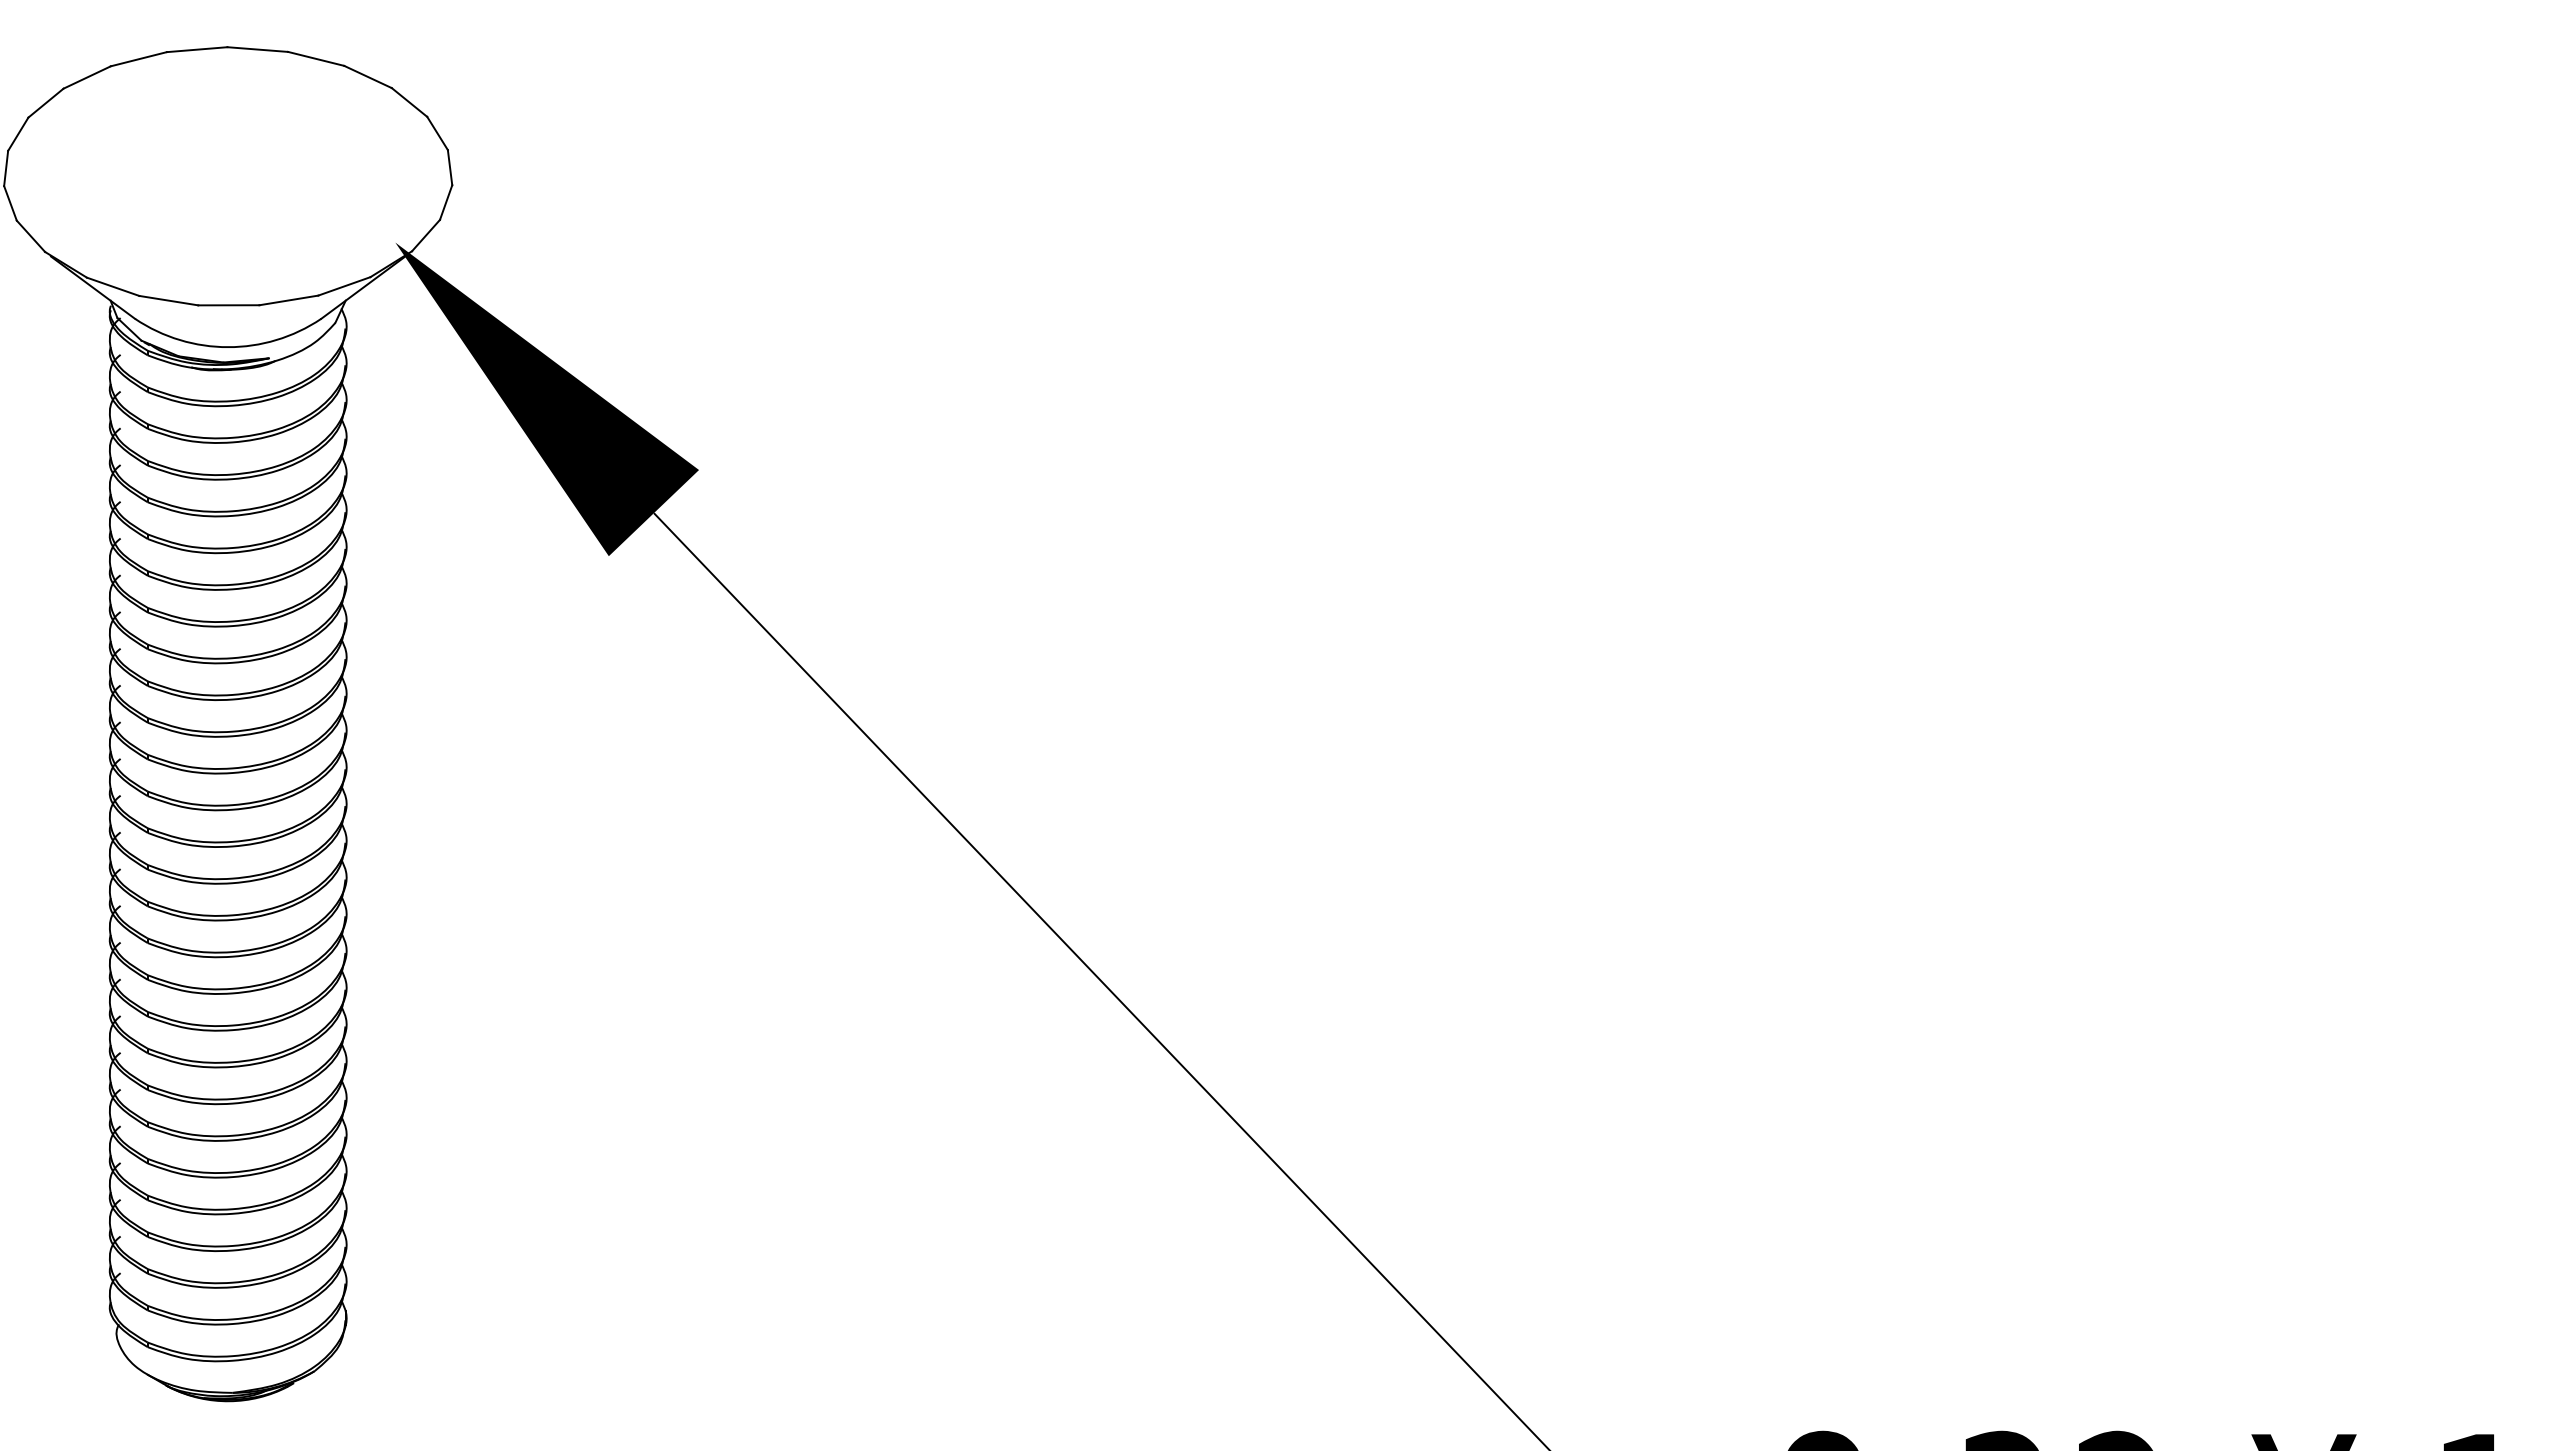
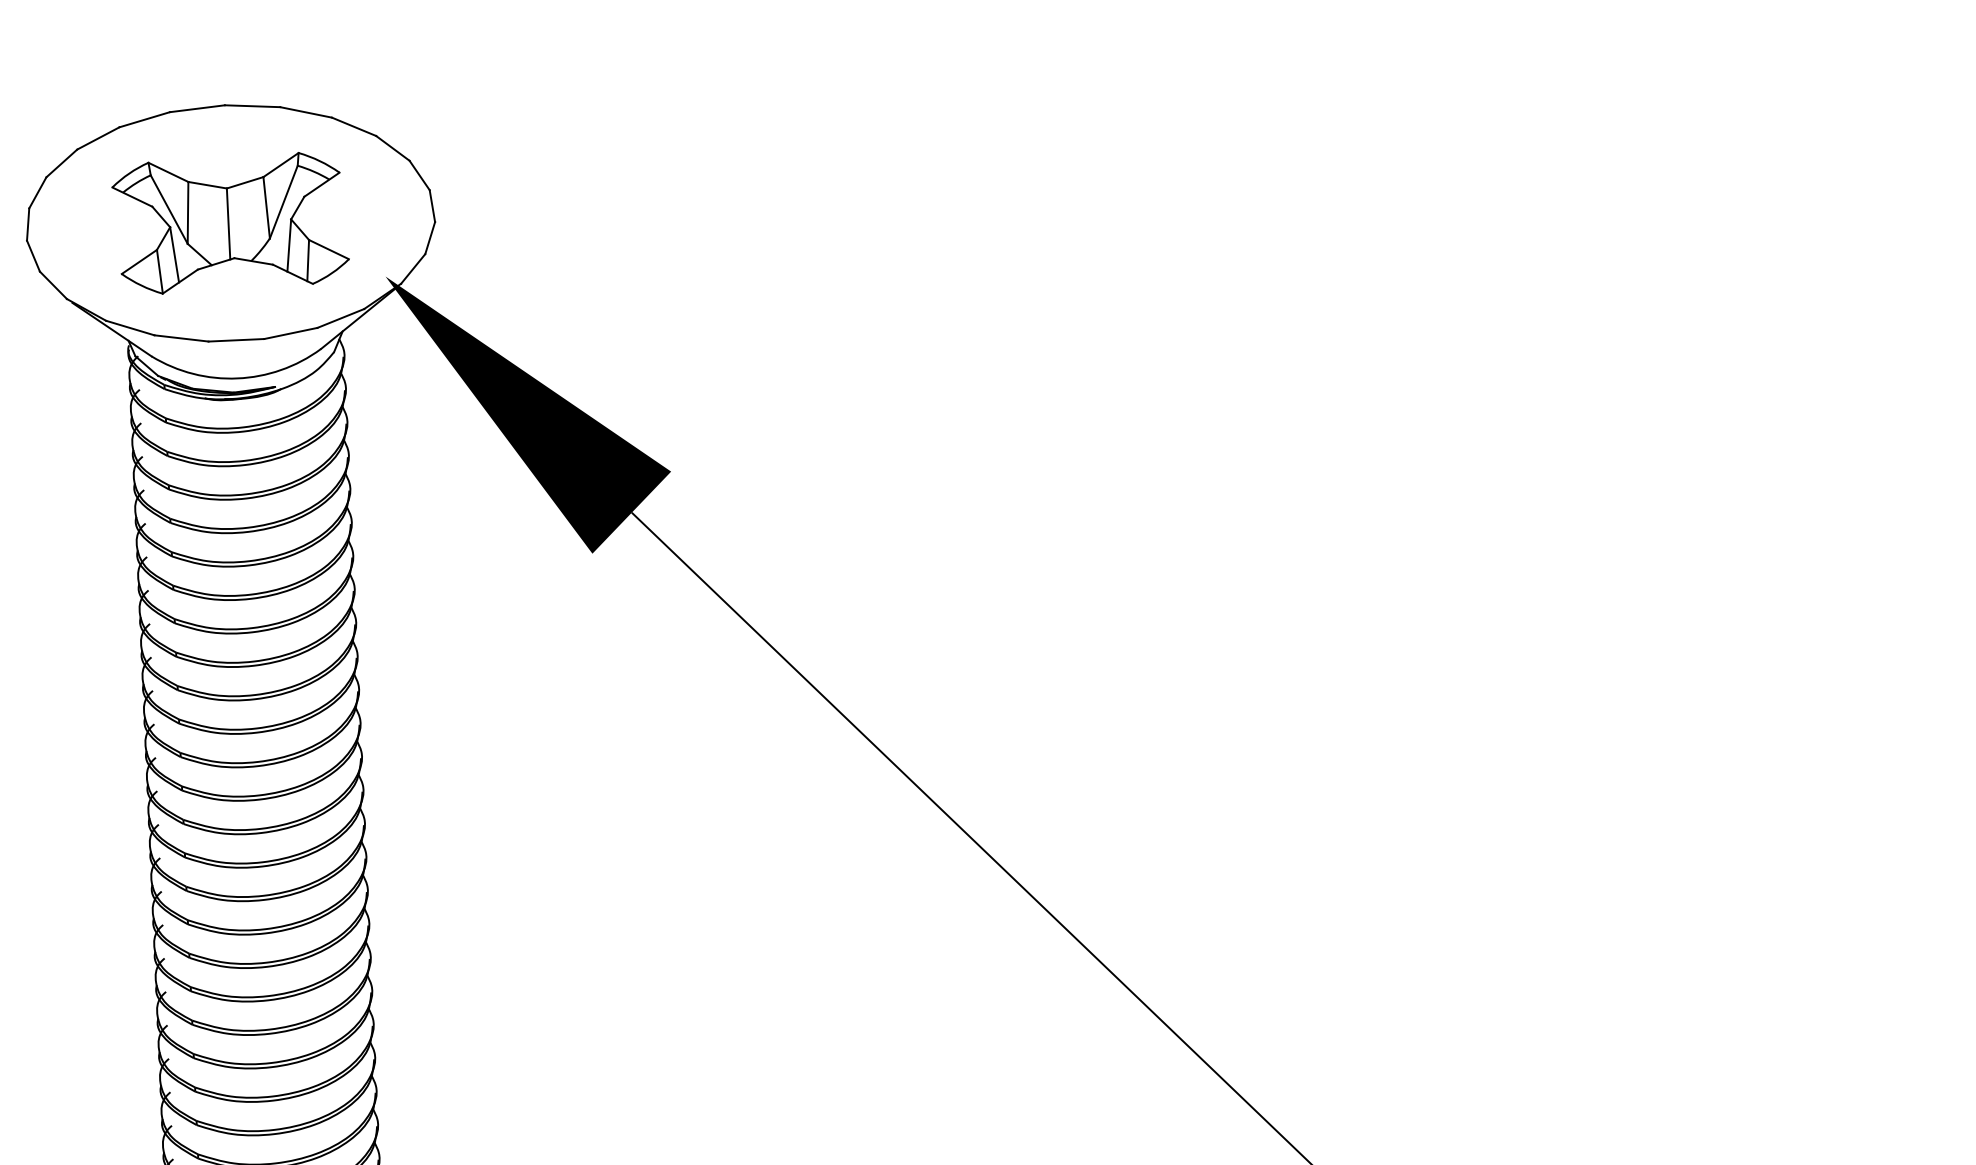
part: (228, 176) -> (230, 222), added

